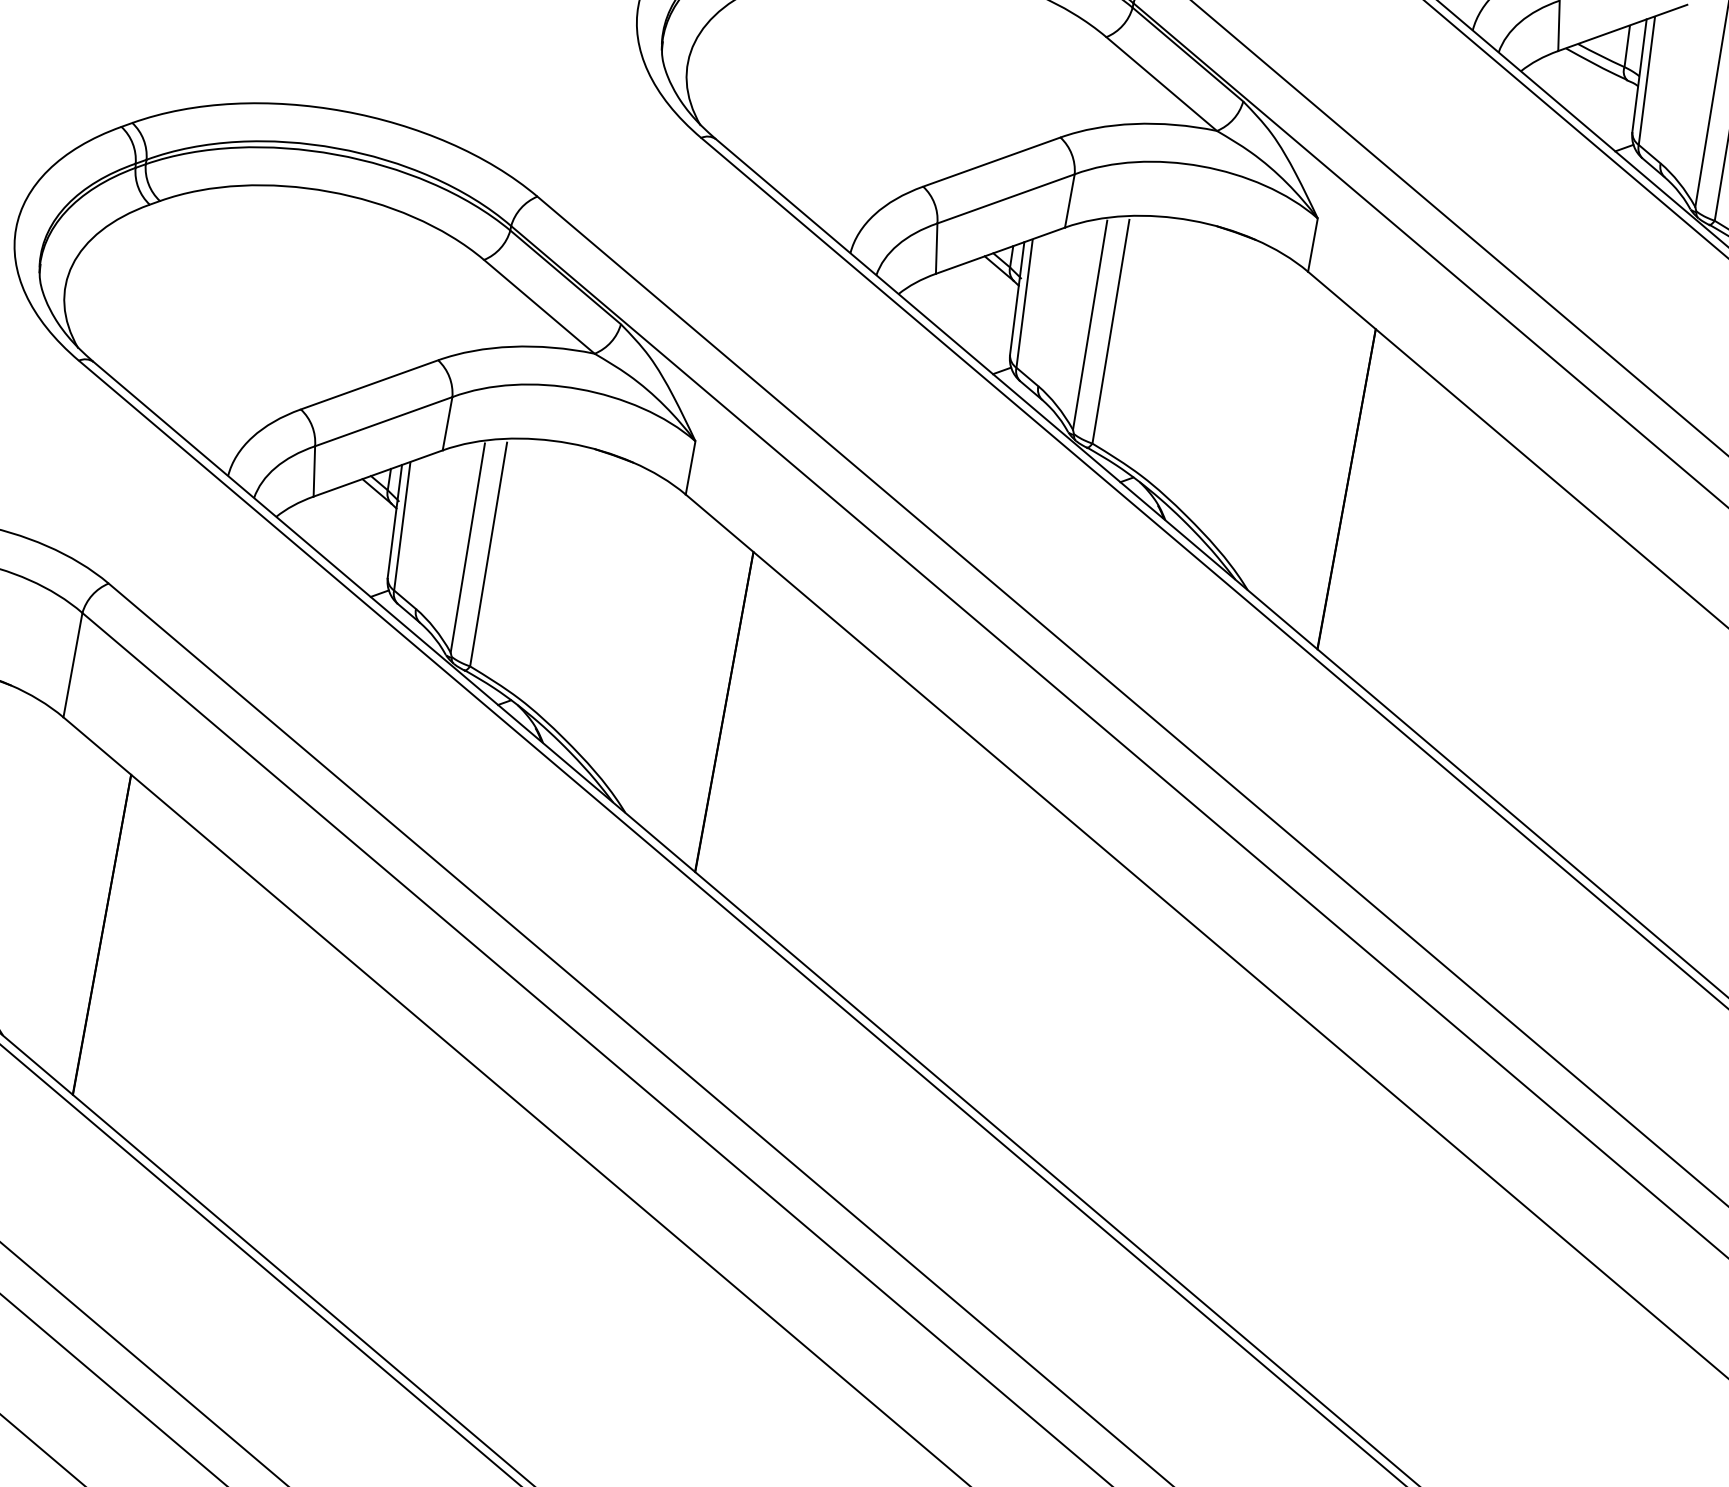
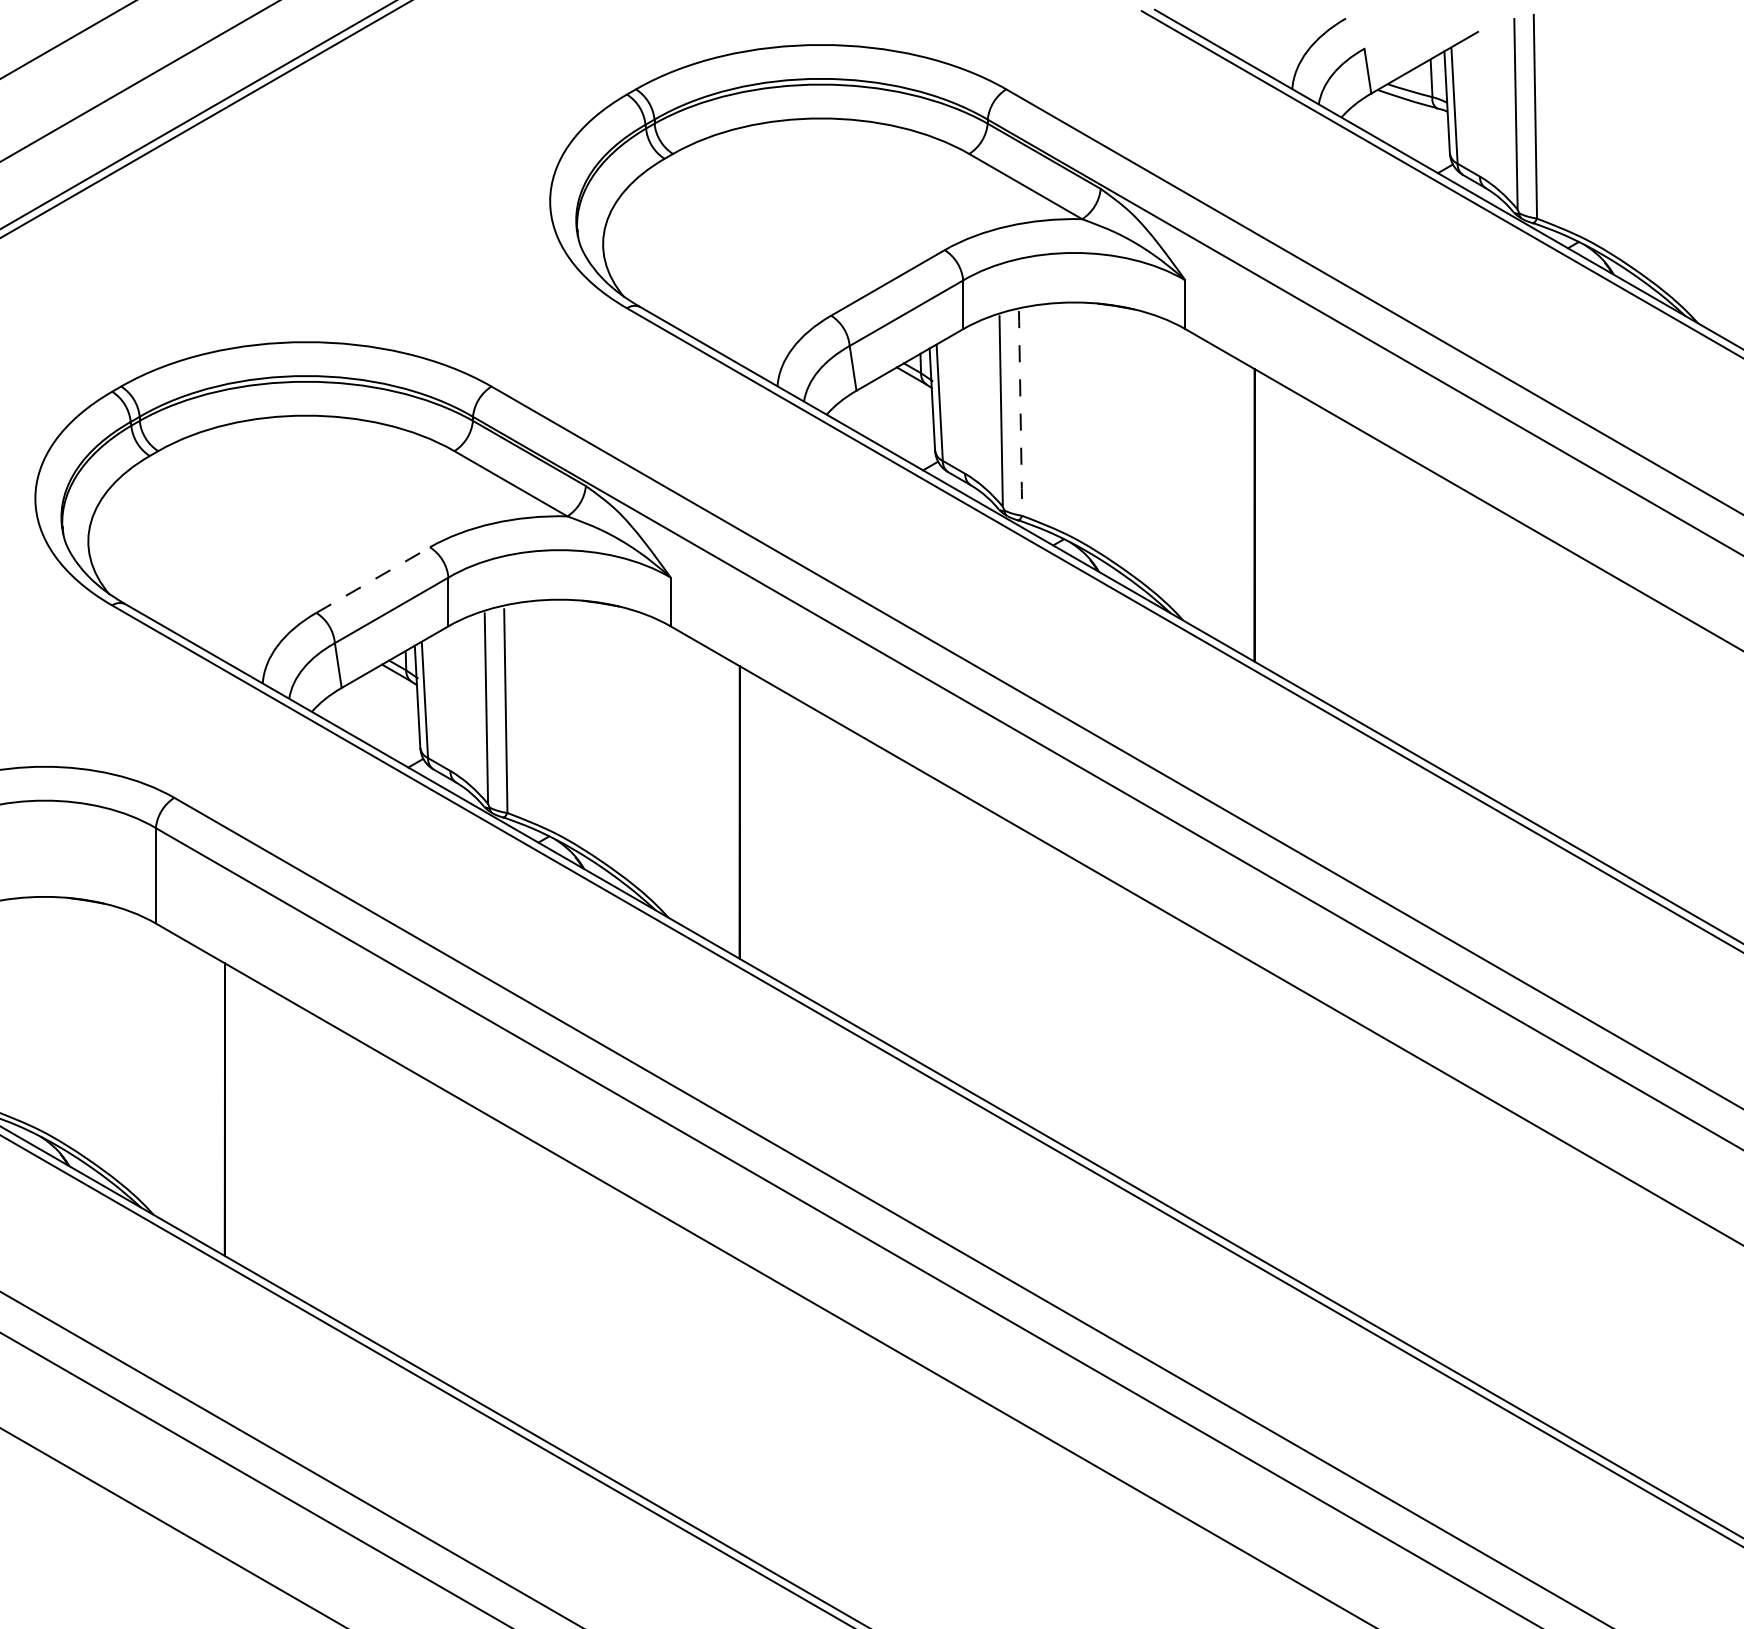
line: (1110, 331) -> (1020, 413), solid -> dashed
line: (369, 385) -> (373, 580), solid -> dashed

